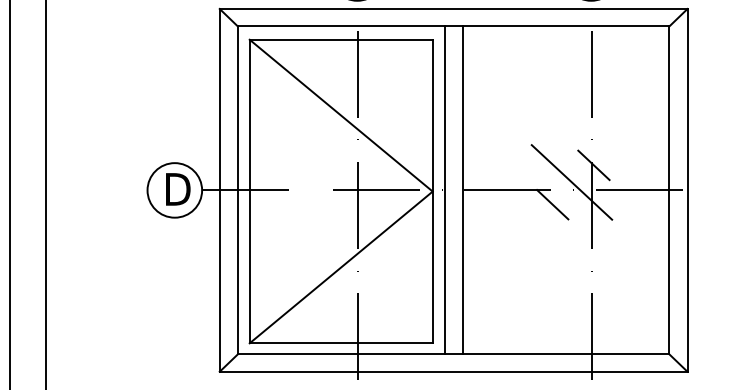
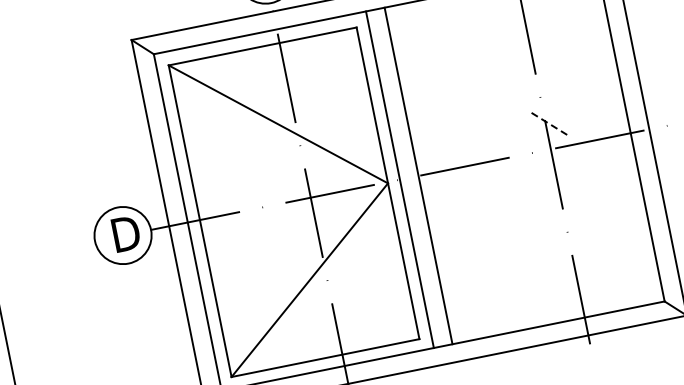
line: (593, 165) -> (547, 123), solid -> dashed
line: (571, 182) -> (528, 145), removed
line: (552, 204) -> (513, 171), removed

